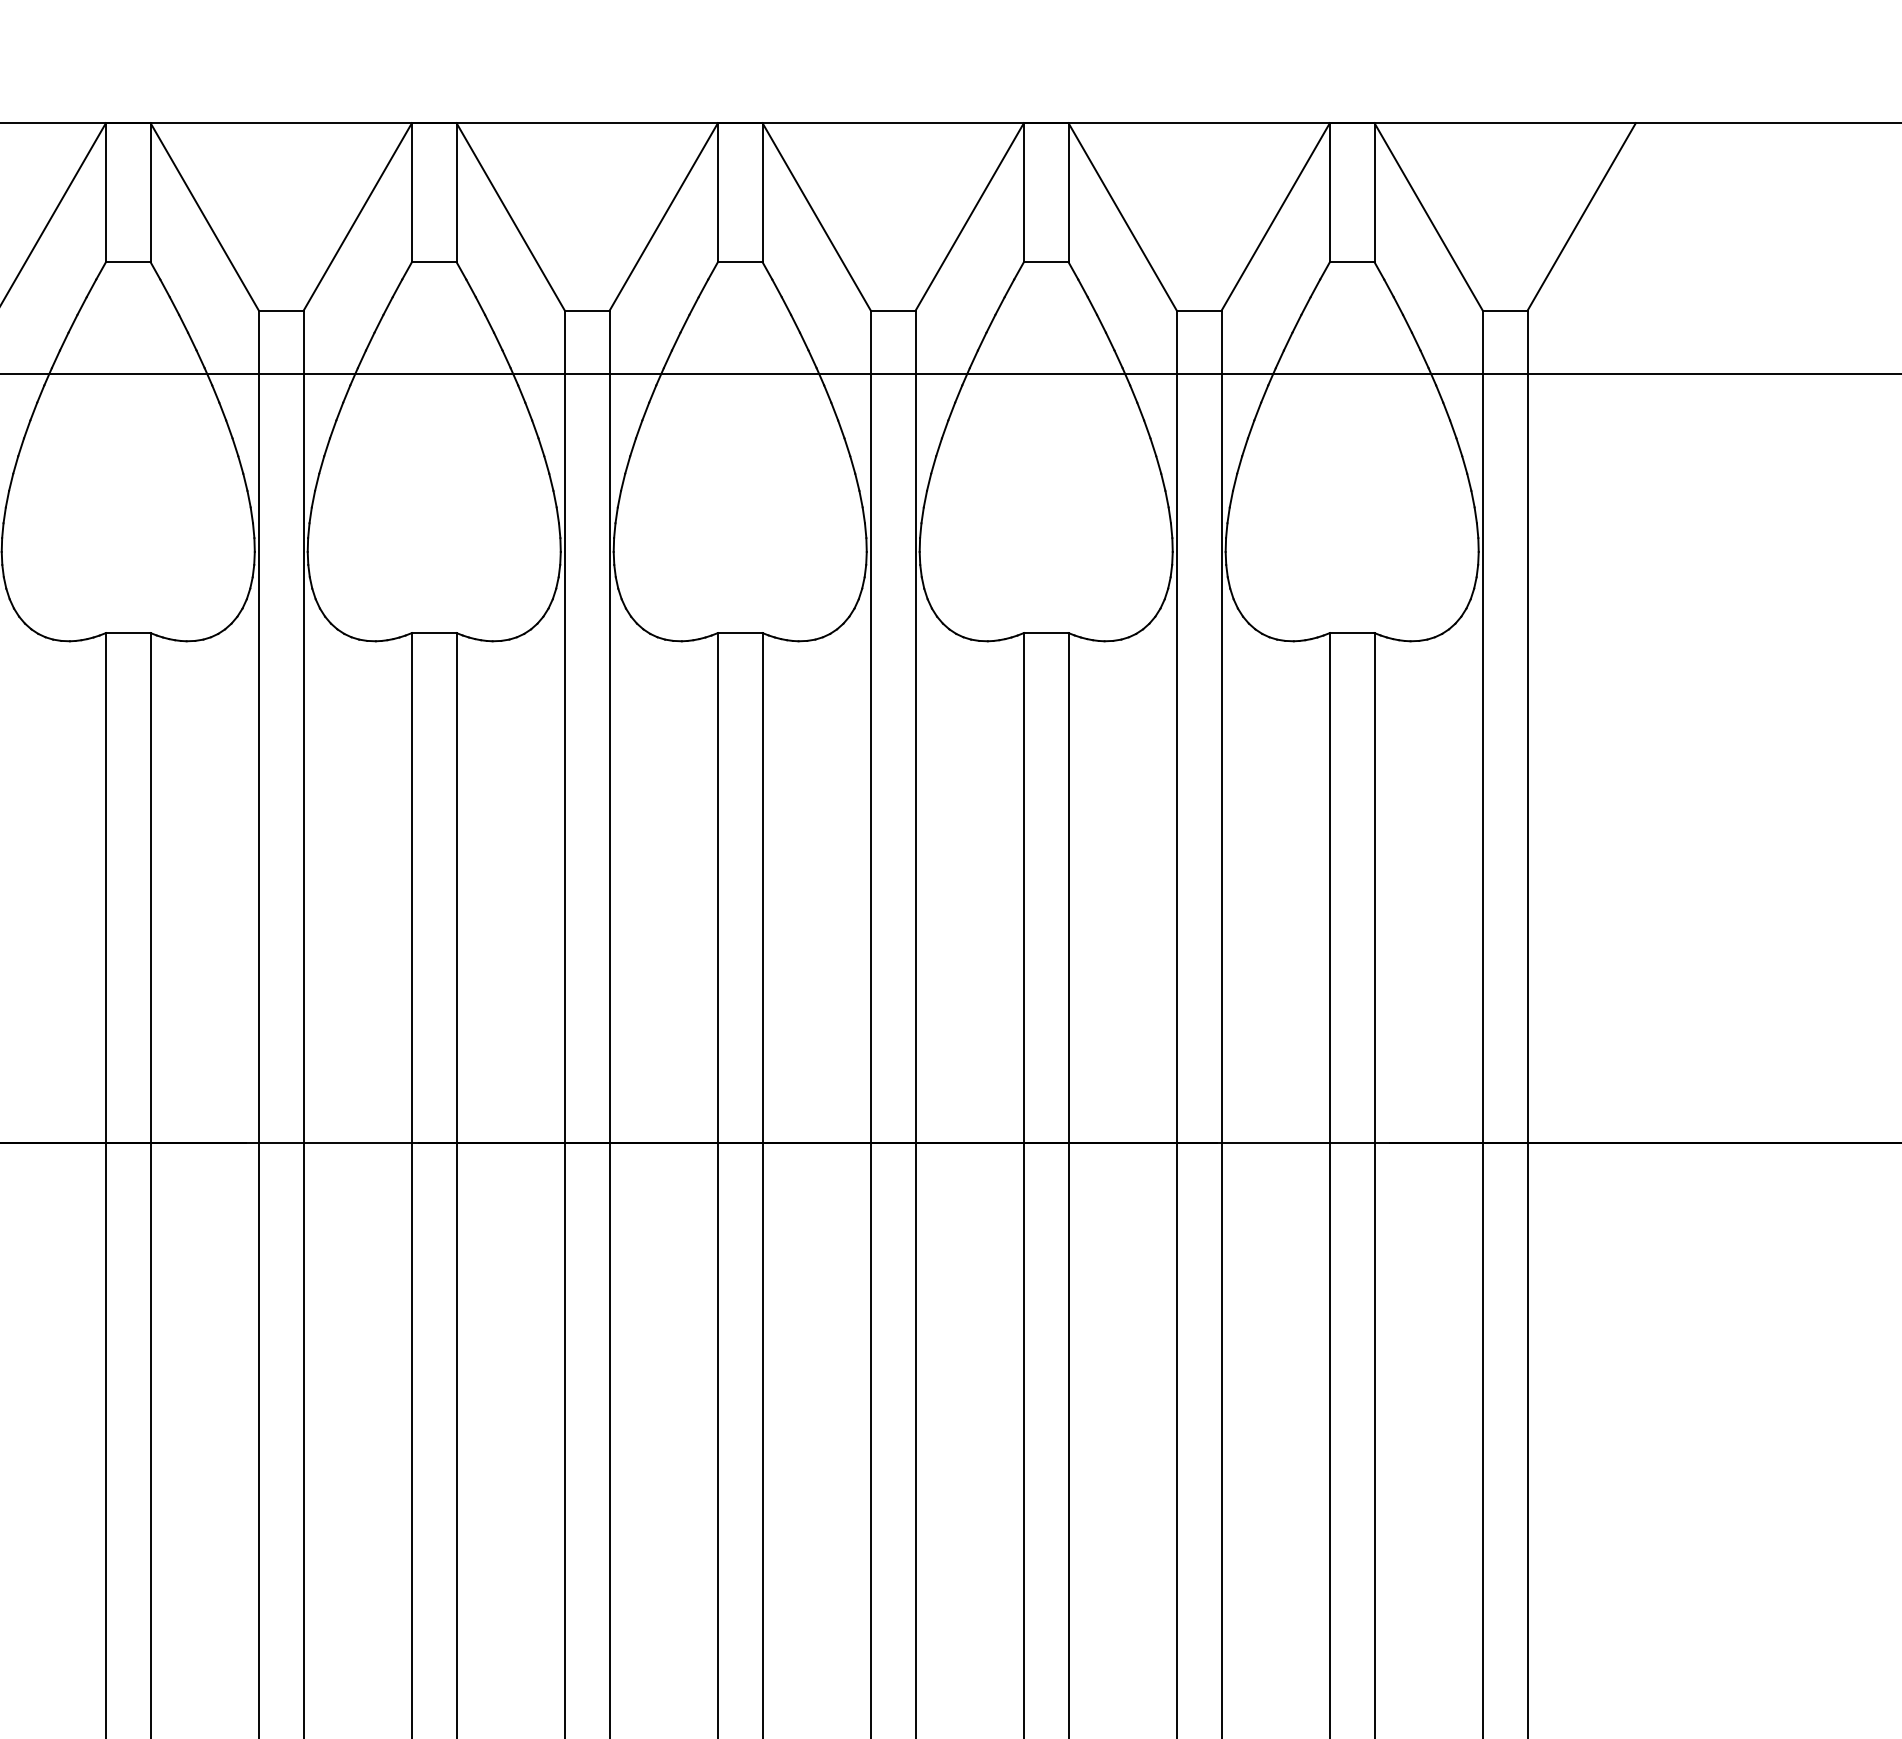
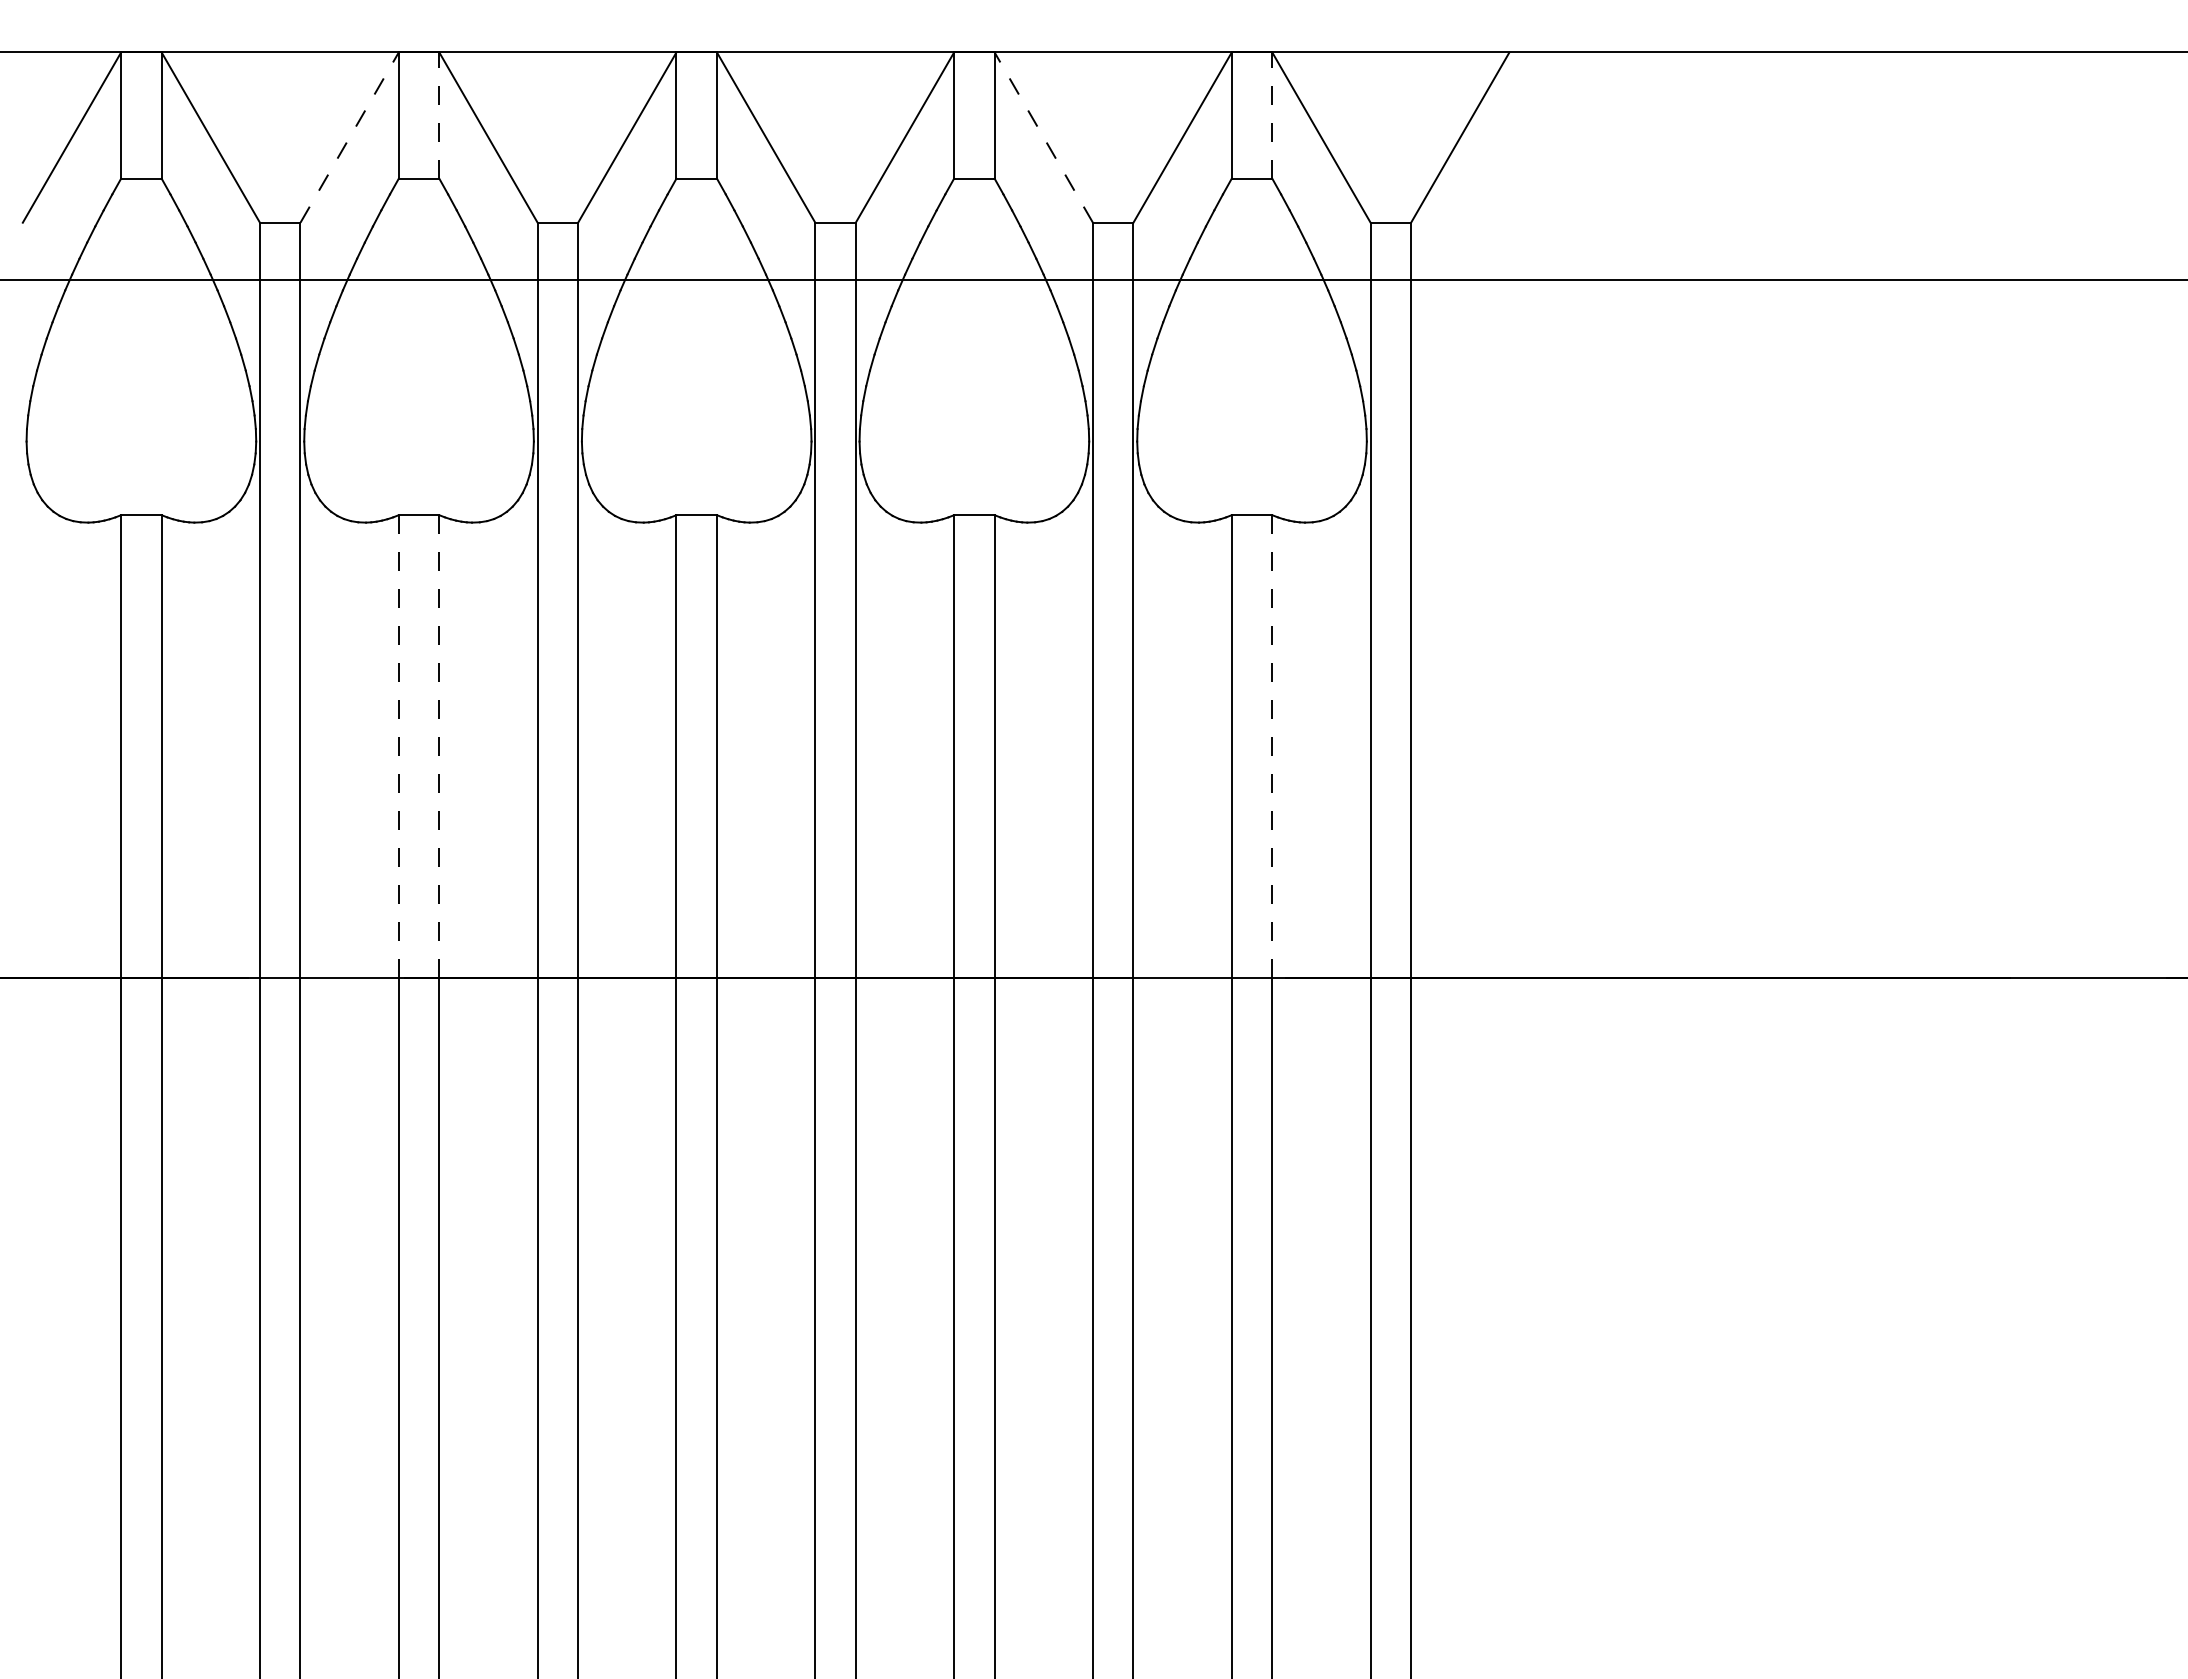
line: (456, 192) -> (439, 115), solid -> dashed
line: (1374, 192) -> (1272, 115), solid -> dashed
line: (357, 216) -> (349, 137), solid -> dashed
line: (1122, 216) -> (1043, 137), solid -> dashed
line: (411, 887) -> (398, 746), solid -> dashed
line: (456, 887) -> (439, 746), solid -> dashed
line: (1374, 887) -> (1272, 746), solid -> dashed

